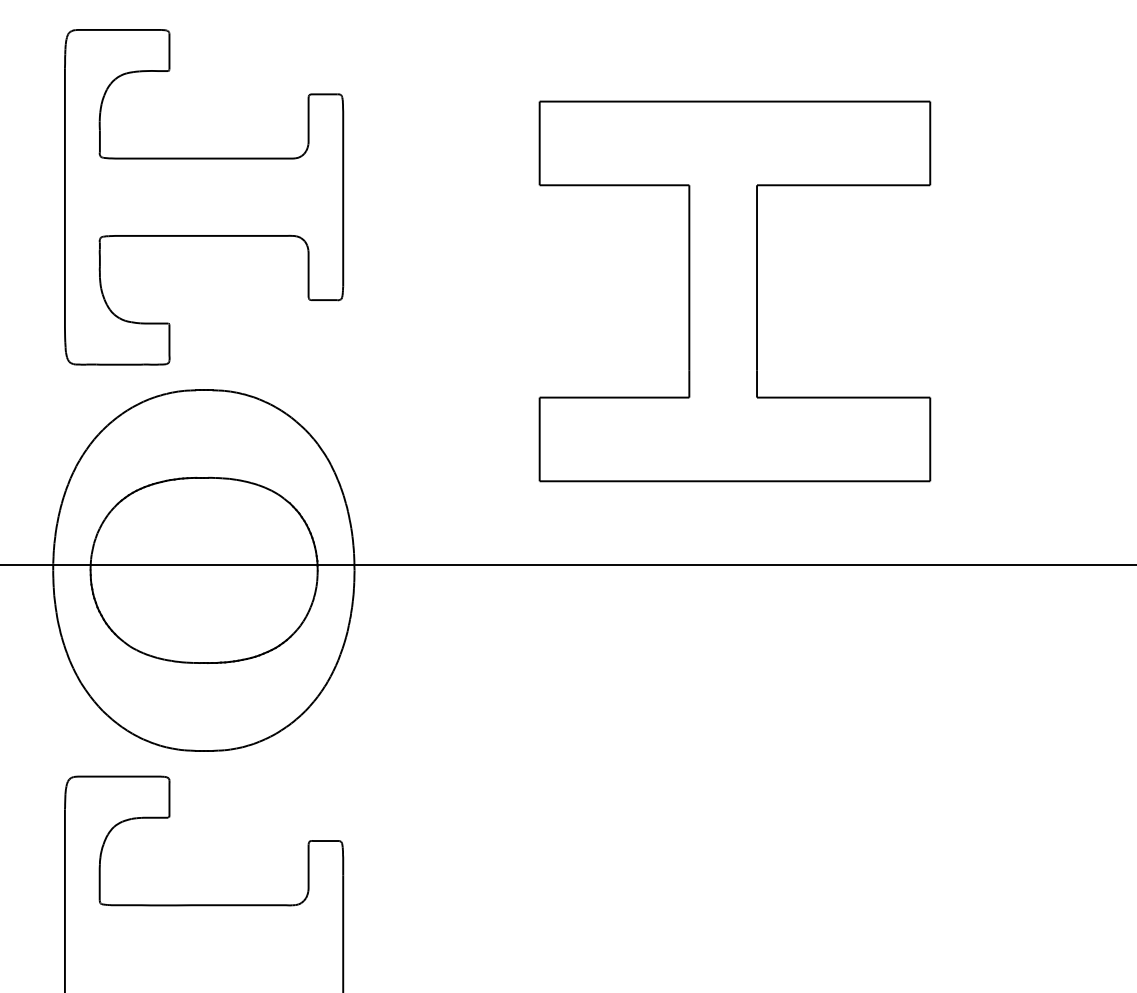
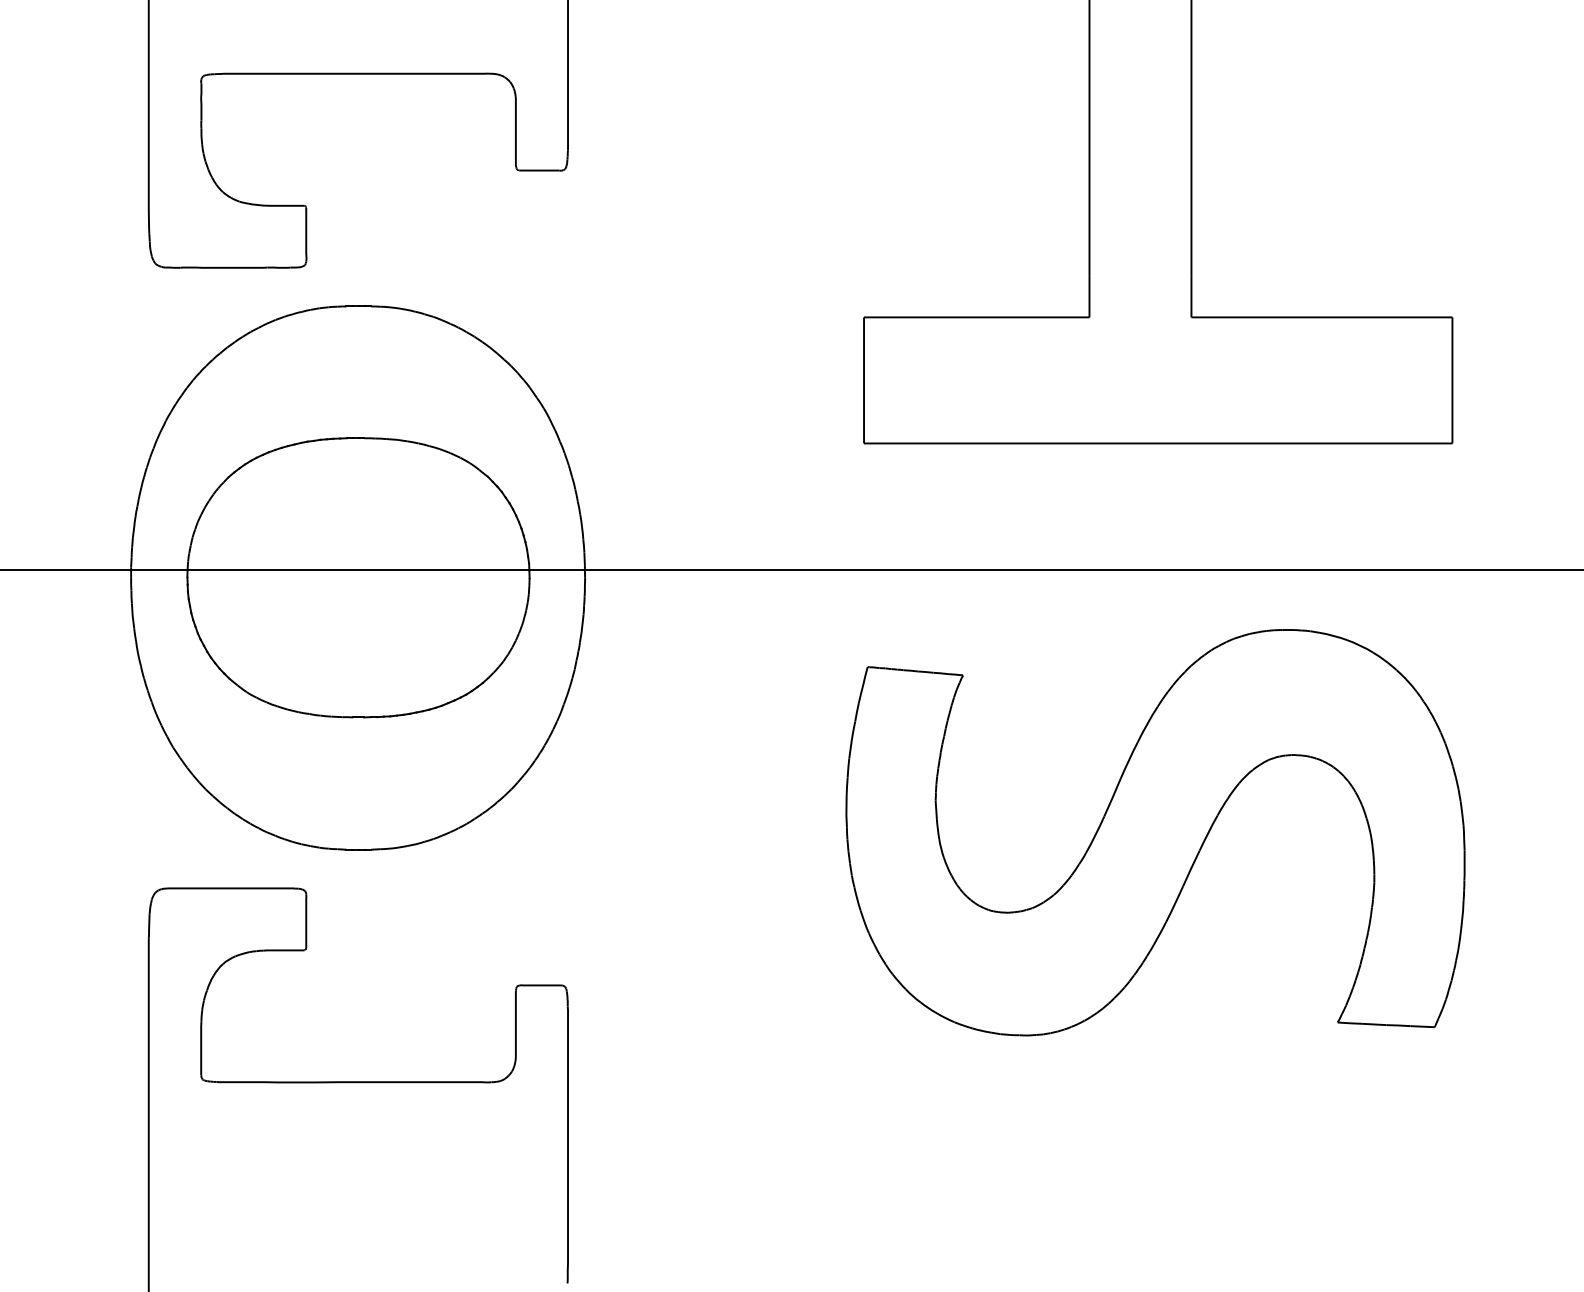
part: (733, 739) -> (1156, 832), added

